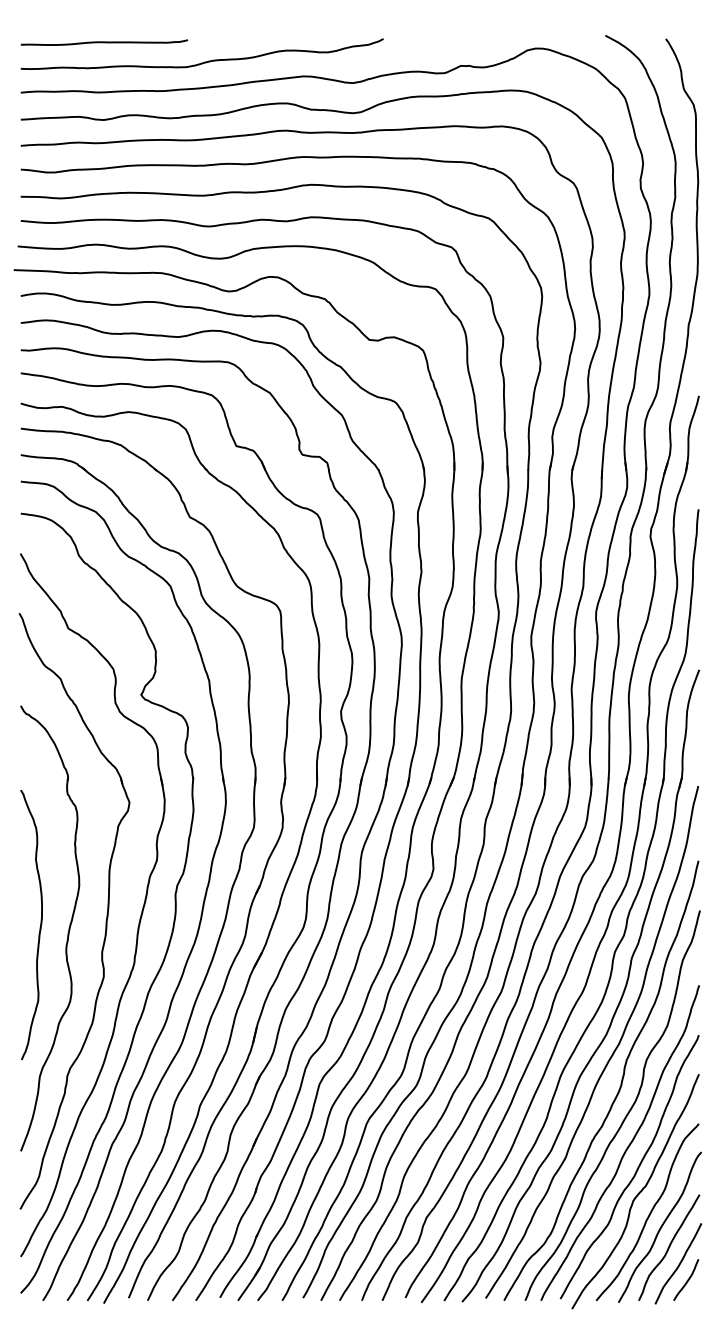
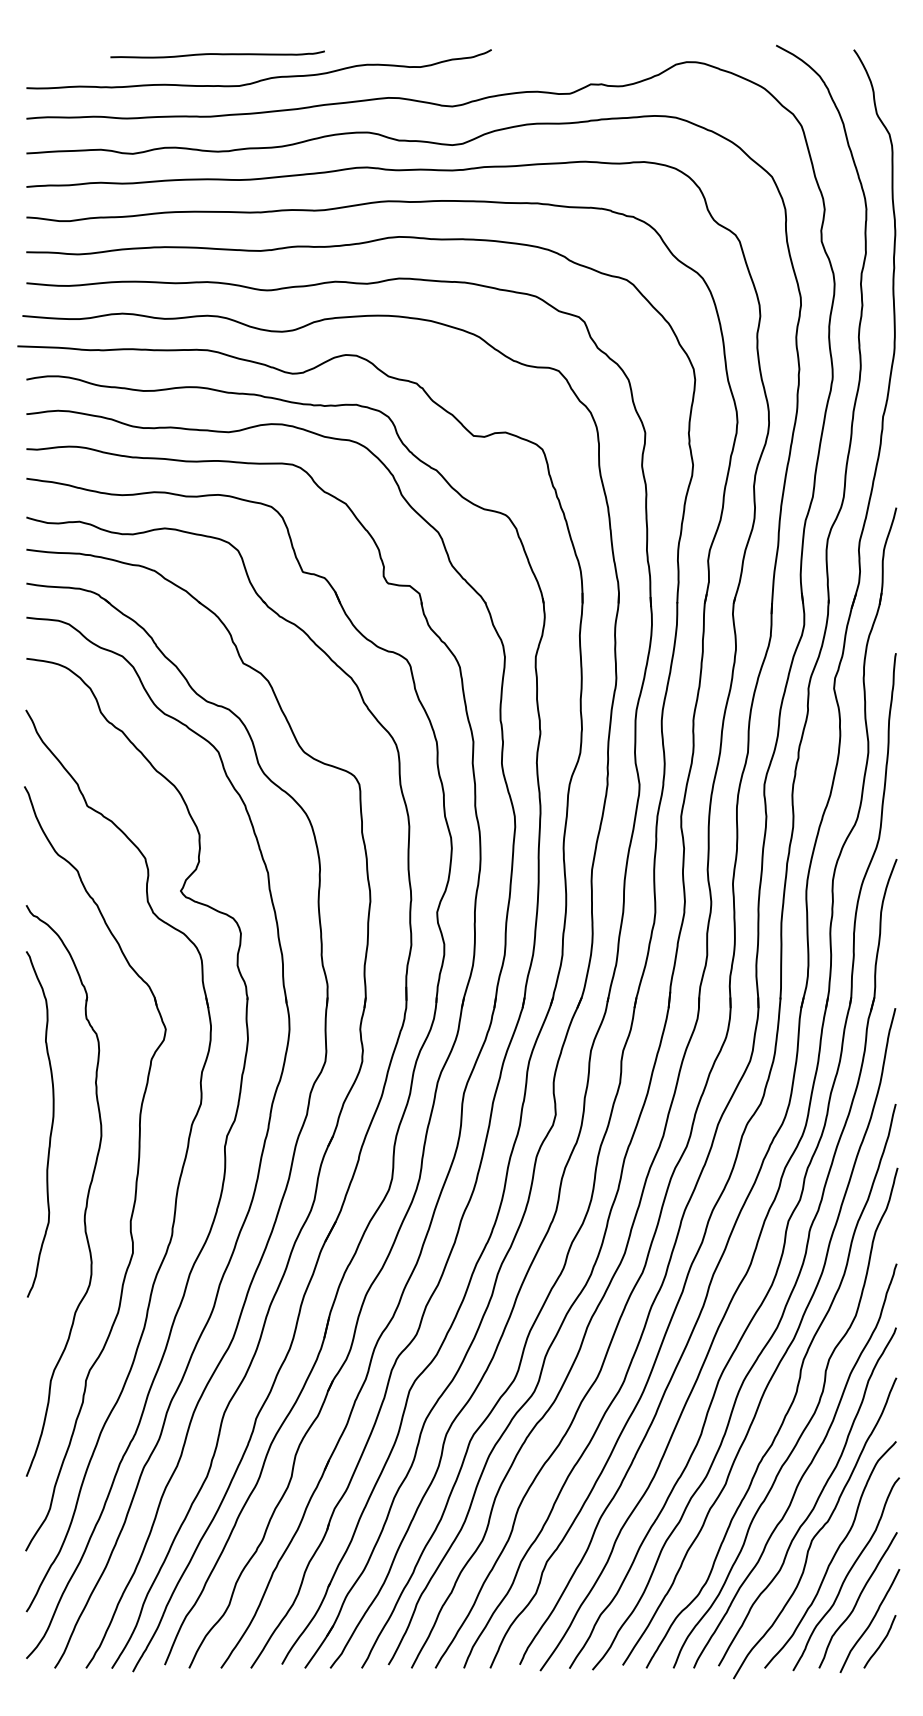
curve: (104, 42) -> (217, 54), moved
curve: (40, 925) -> (51, 1124), moved

